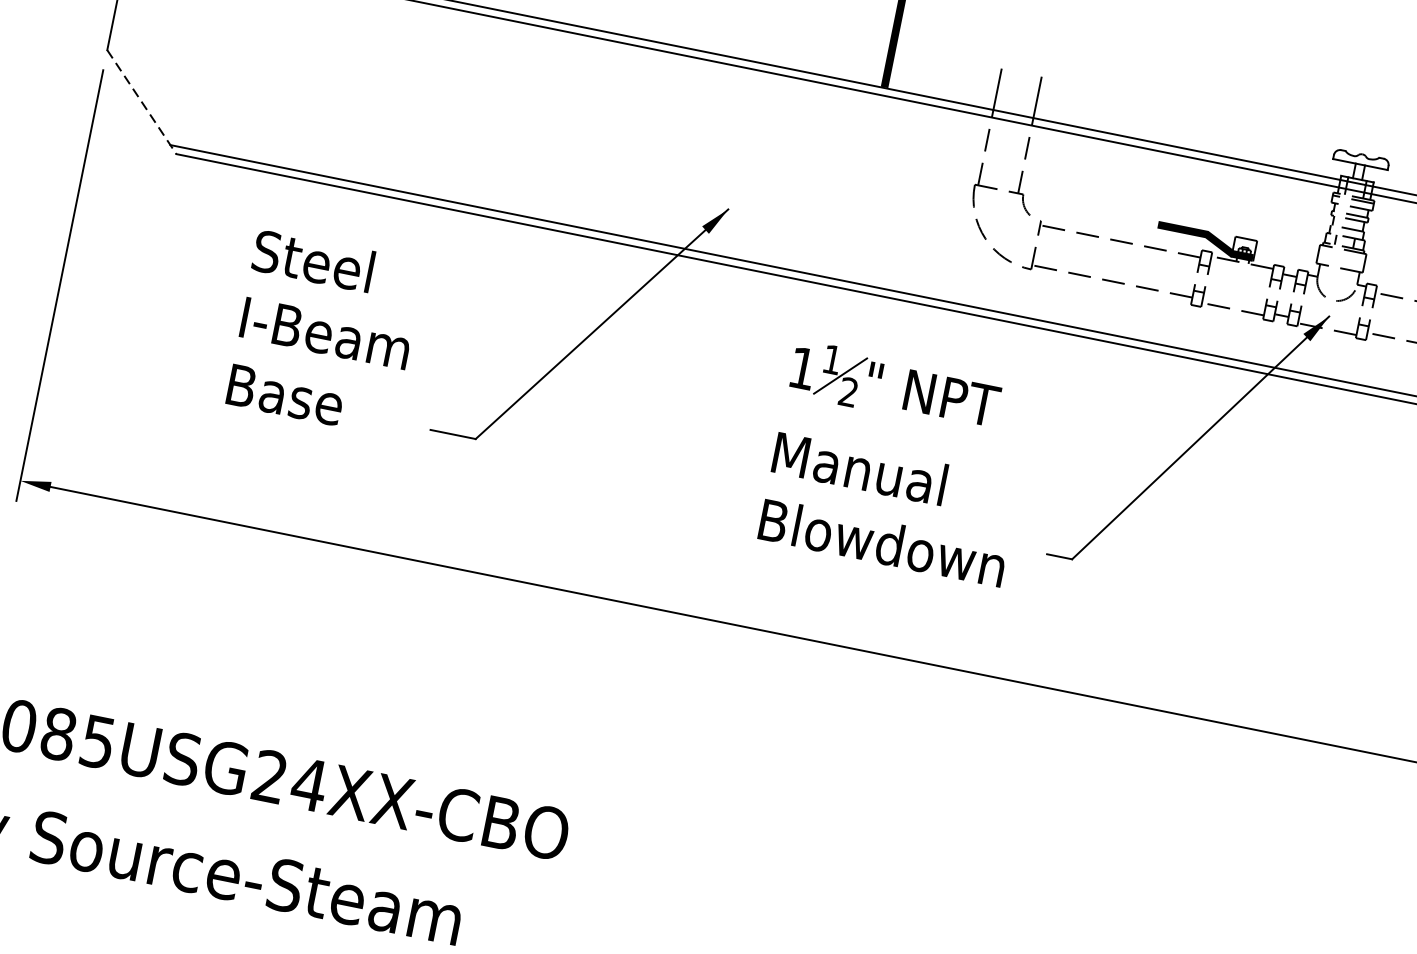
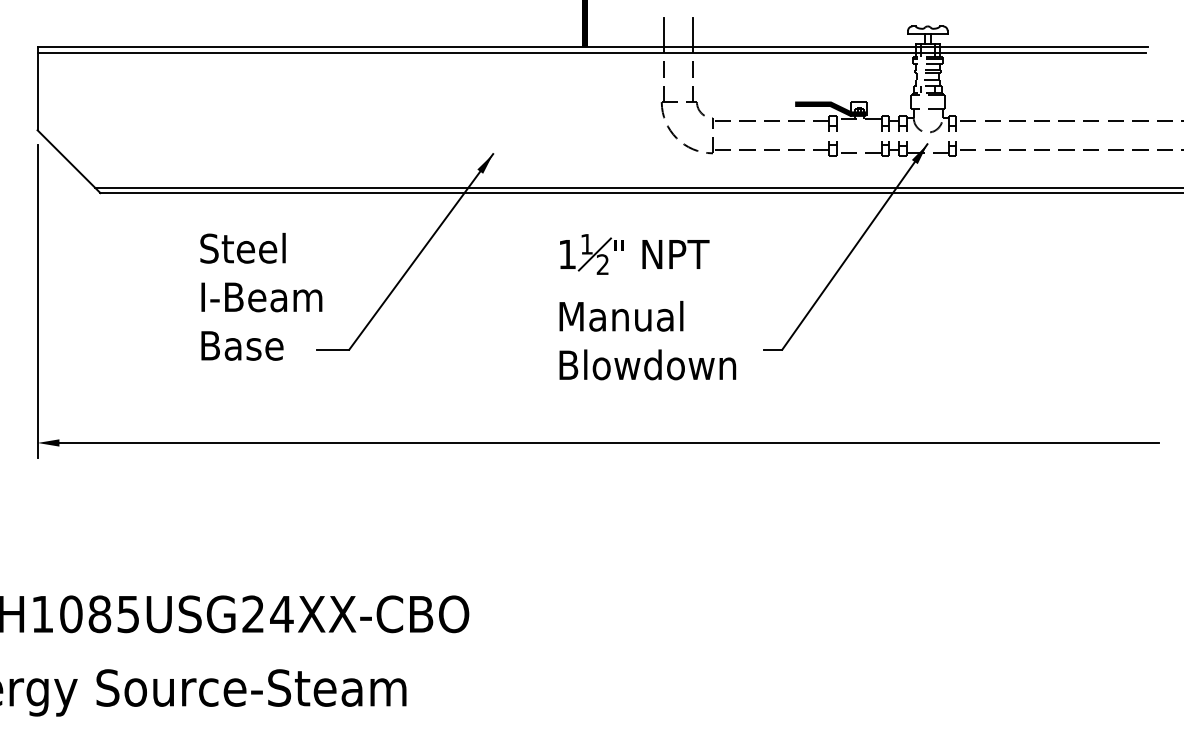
line: (142, 103) -> (69, 162), dashed -> solid
text: (325, 332) -> (261, 296), moved

